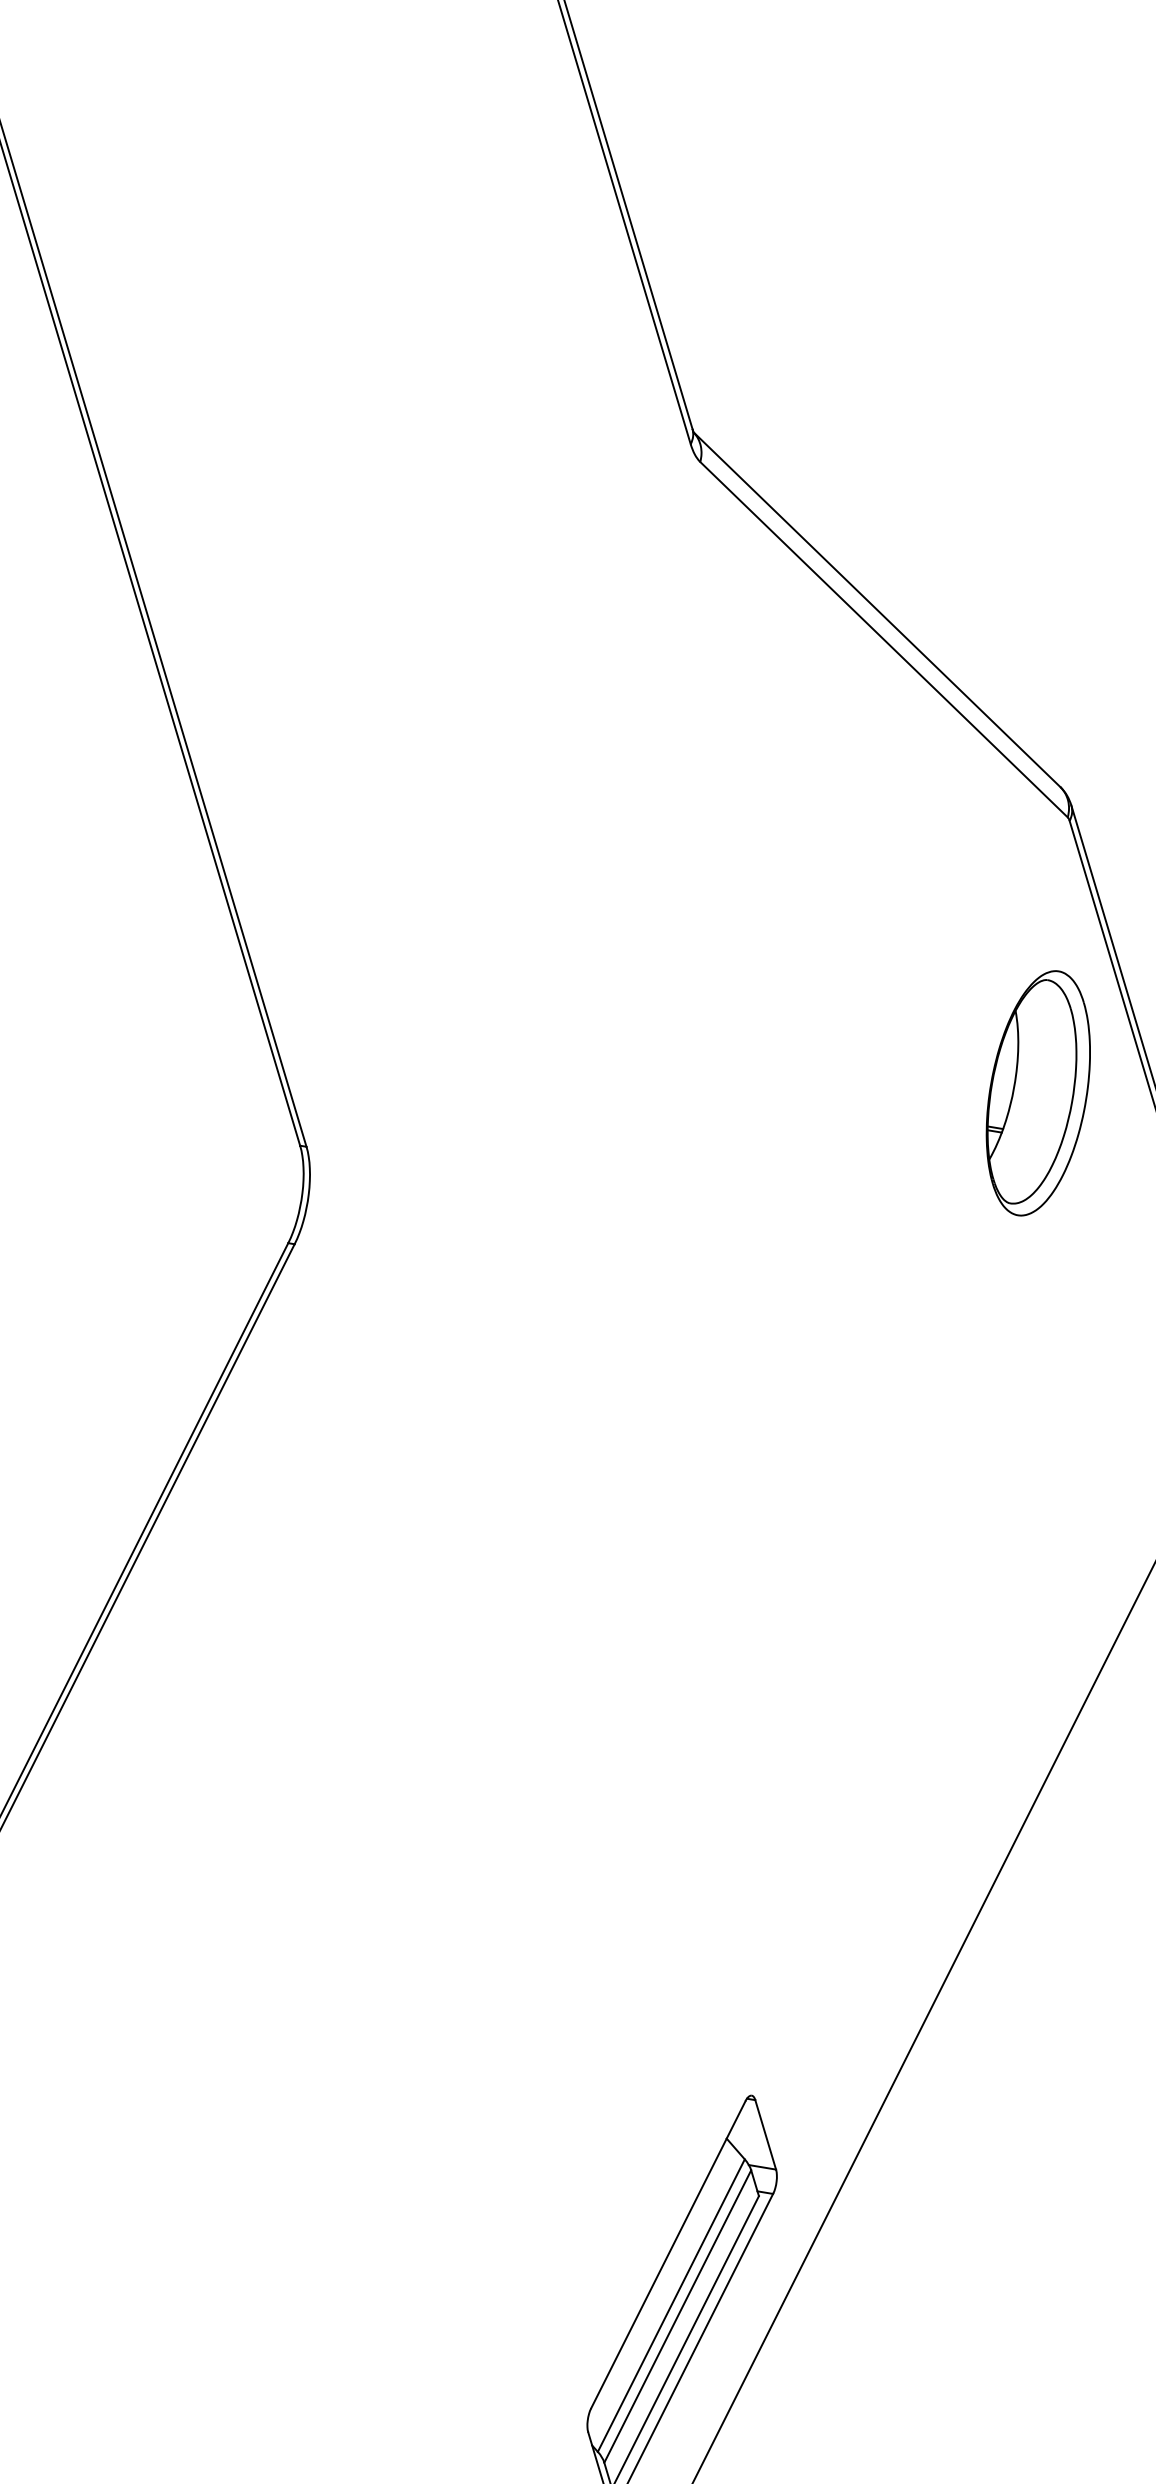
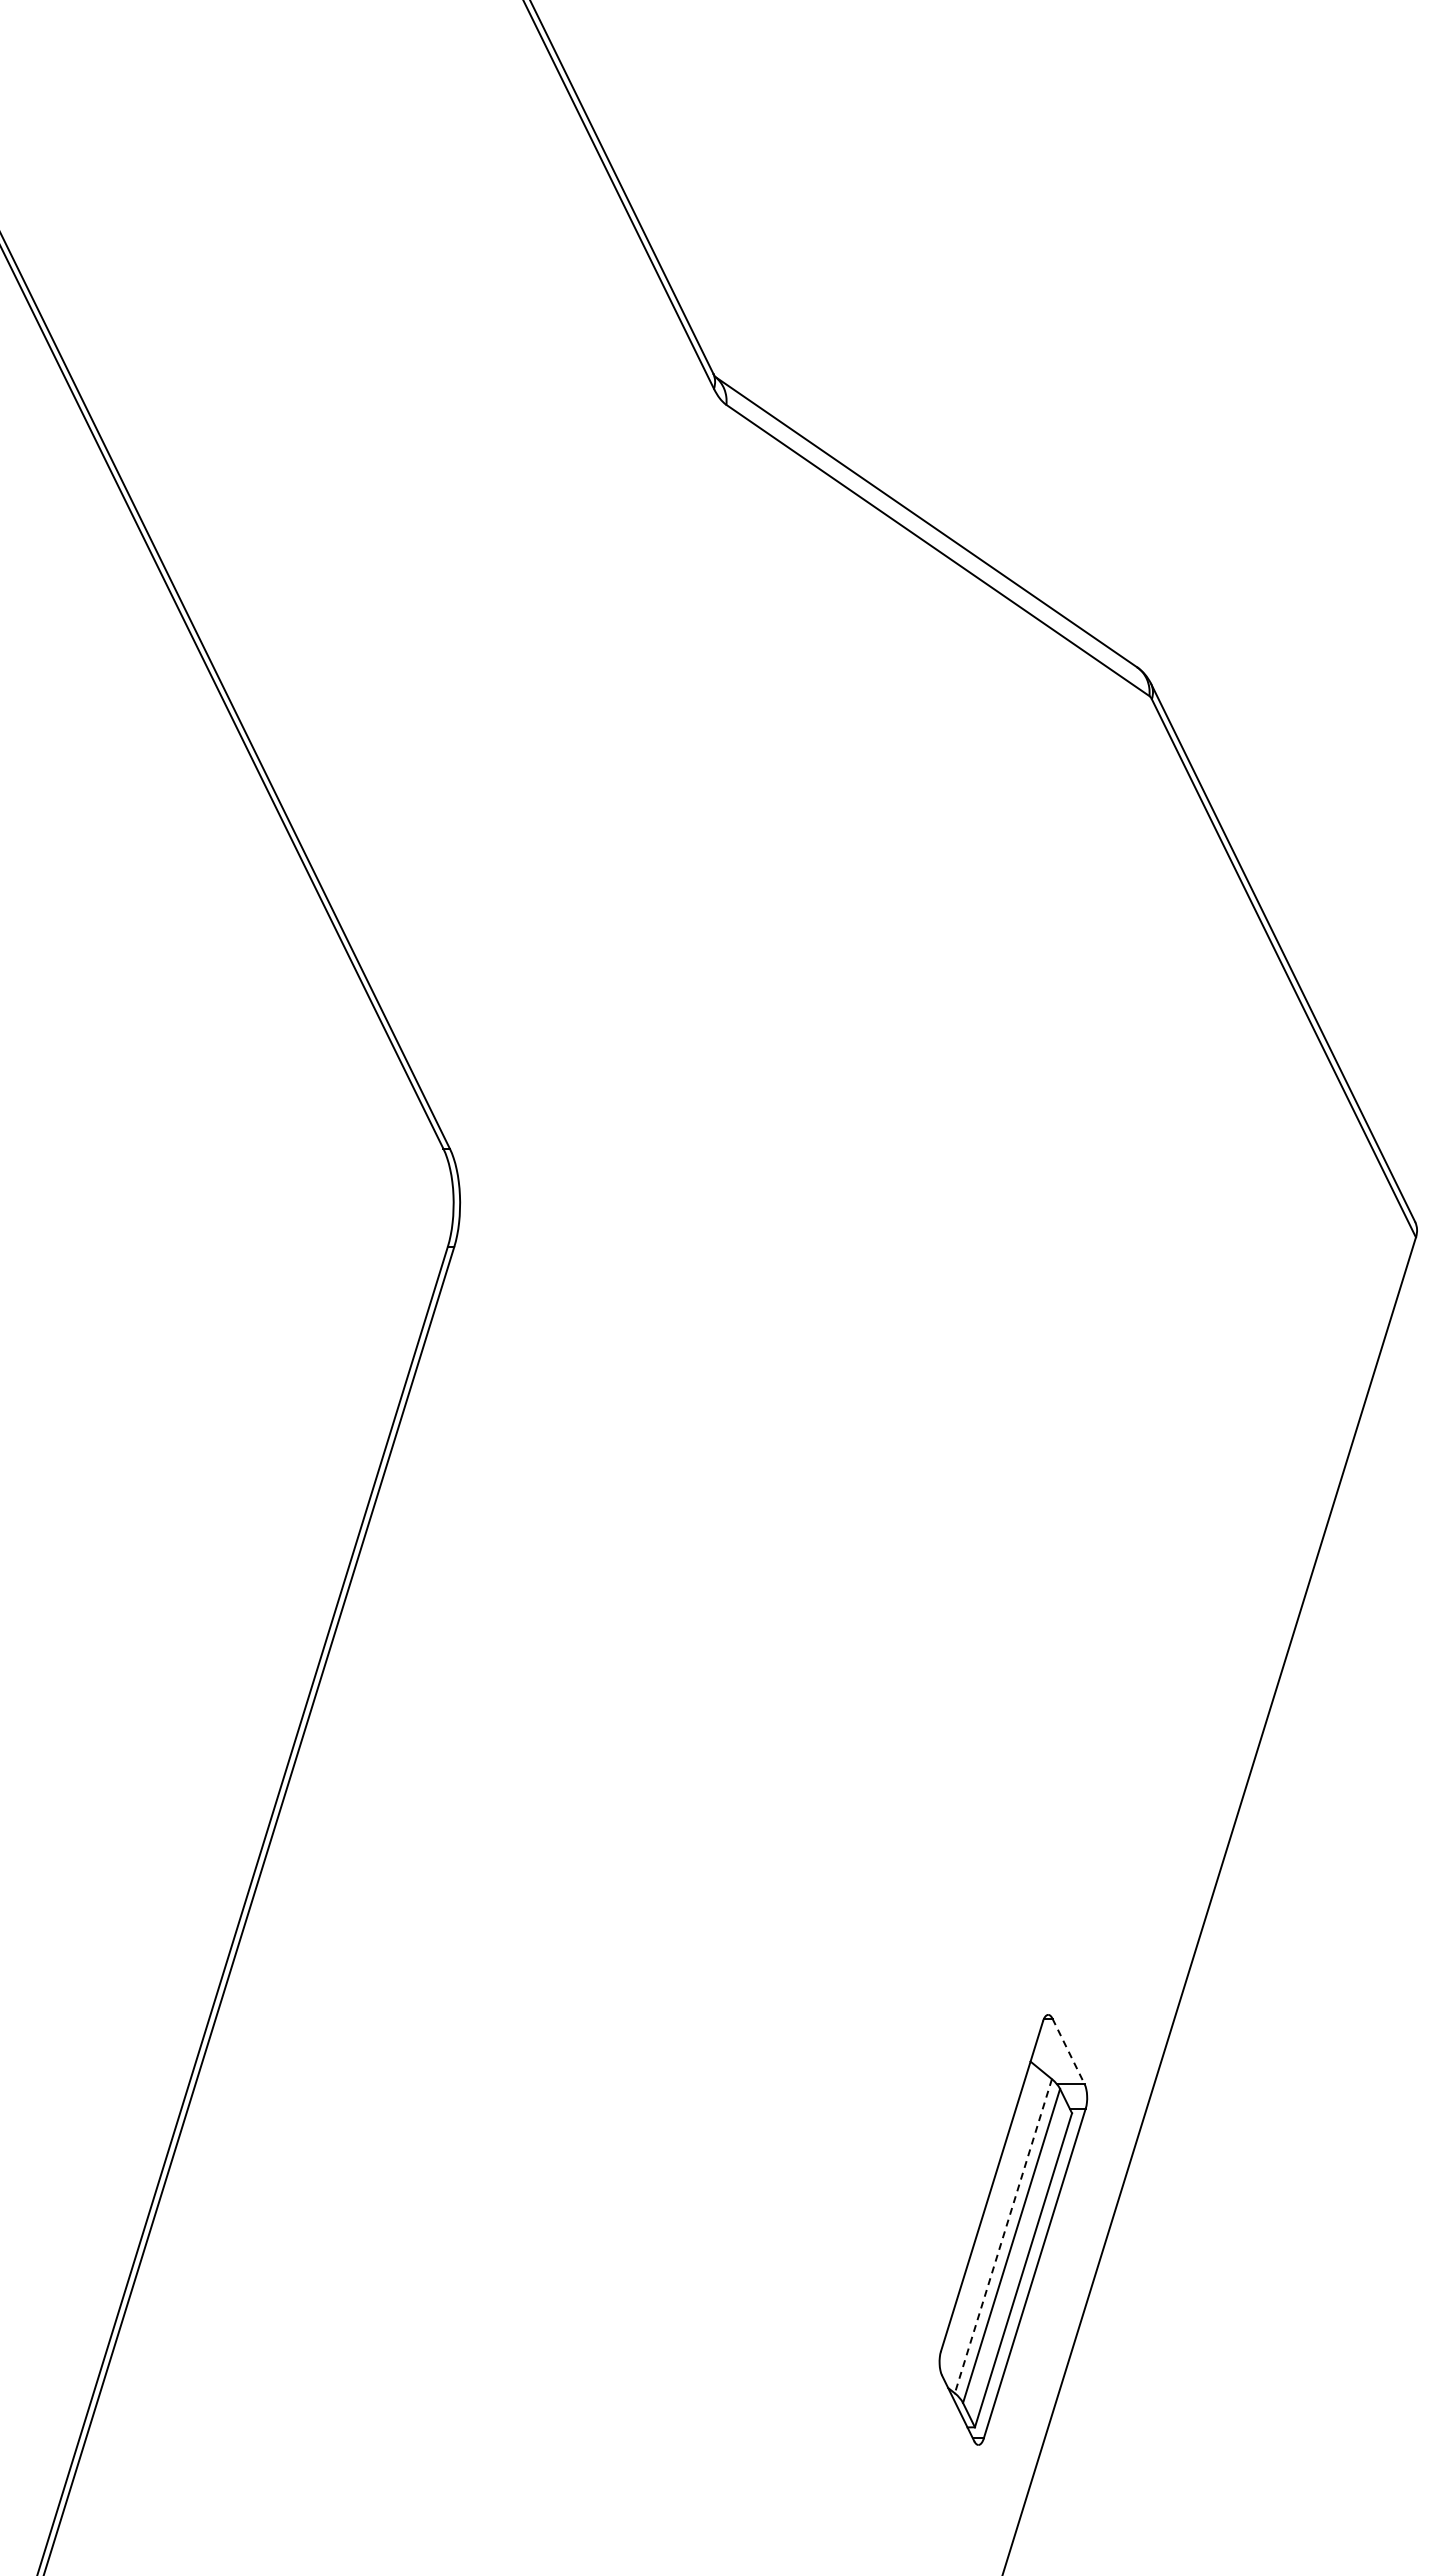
part: (1037, 1093) -> (1165, 974), removed
line: (765, 2134) -> (1068, 2051), solid -> dashed
line: (671, 2305) -> (1003, 2236), solid -> dashed

